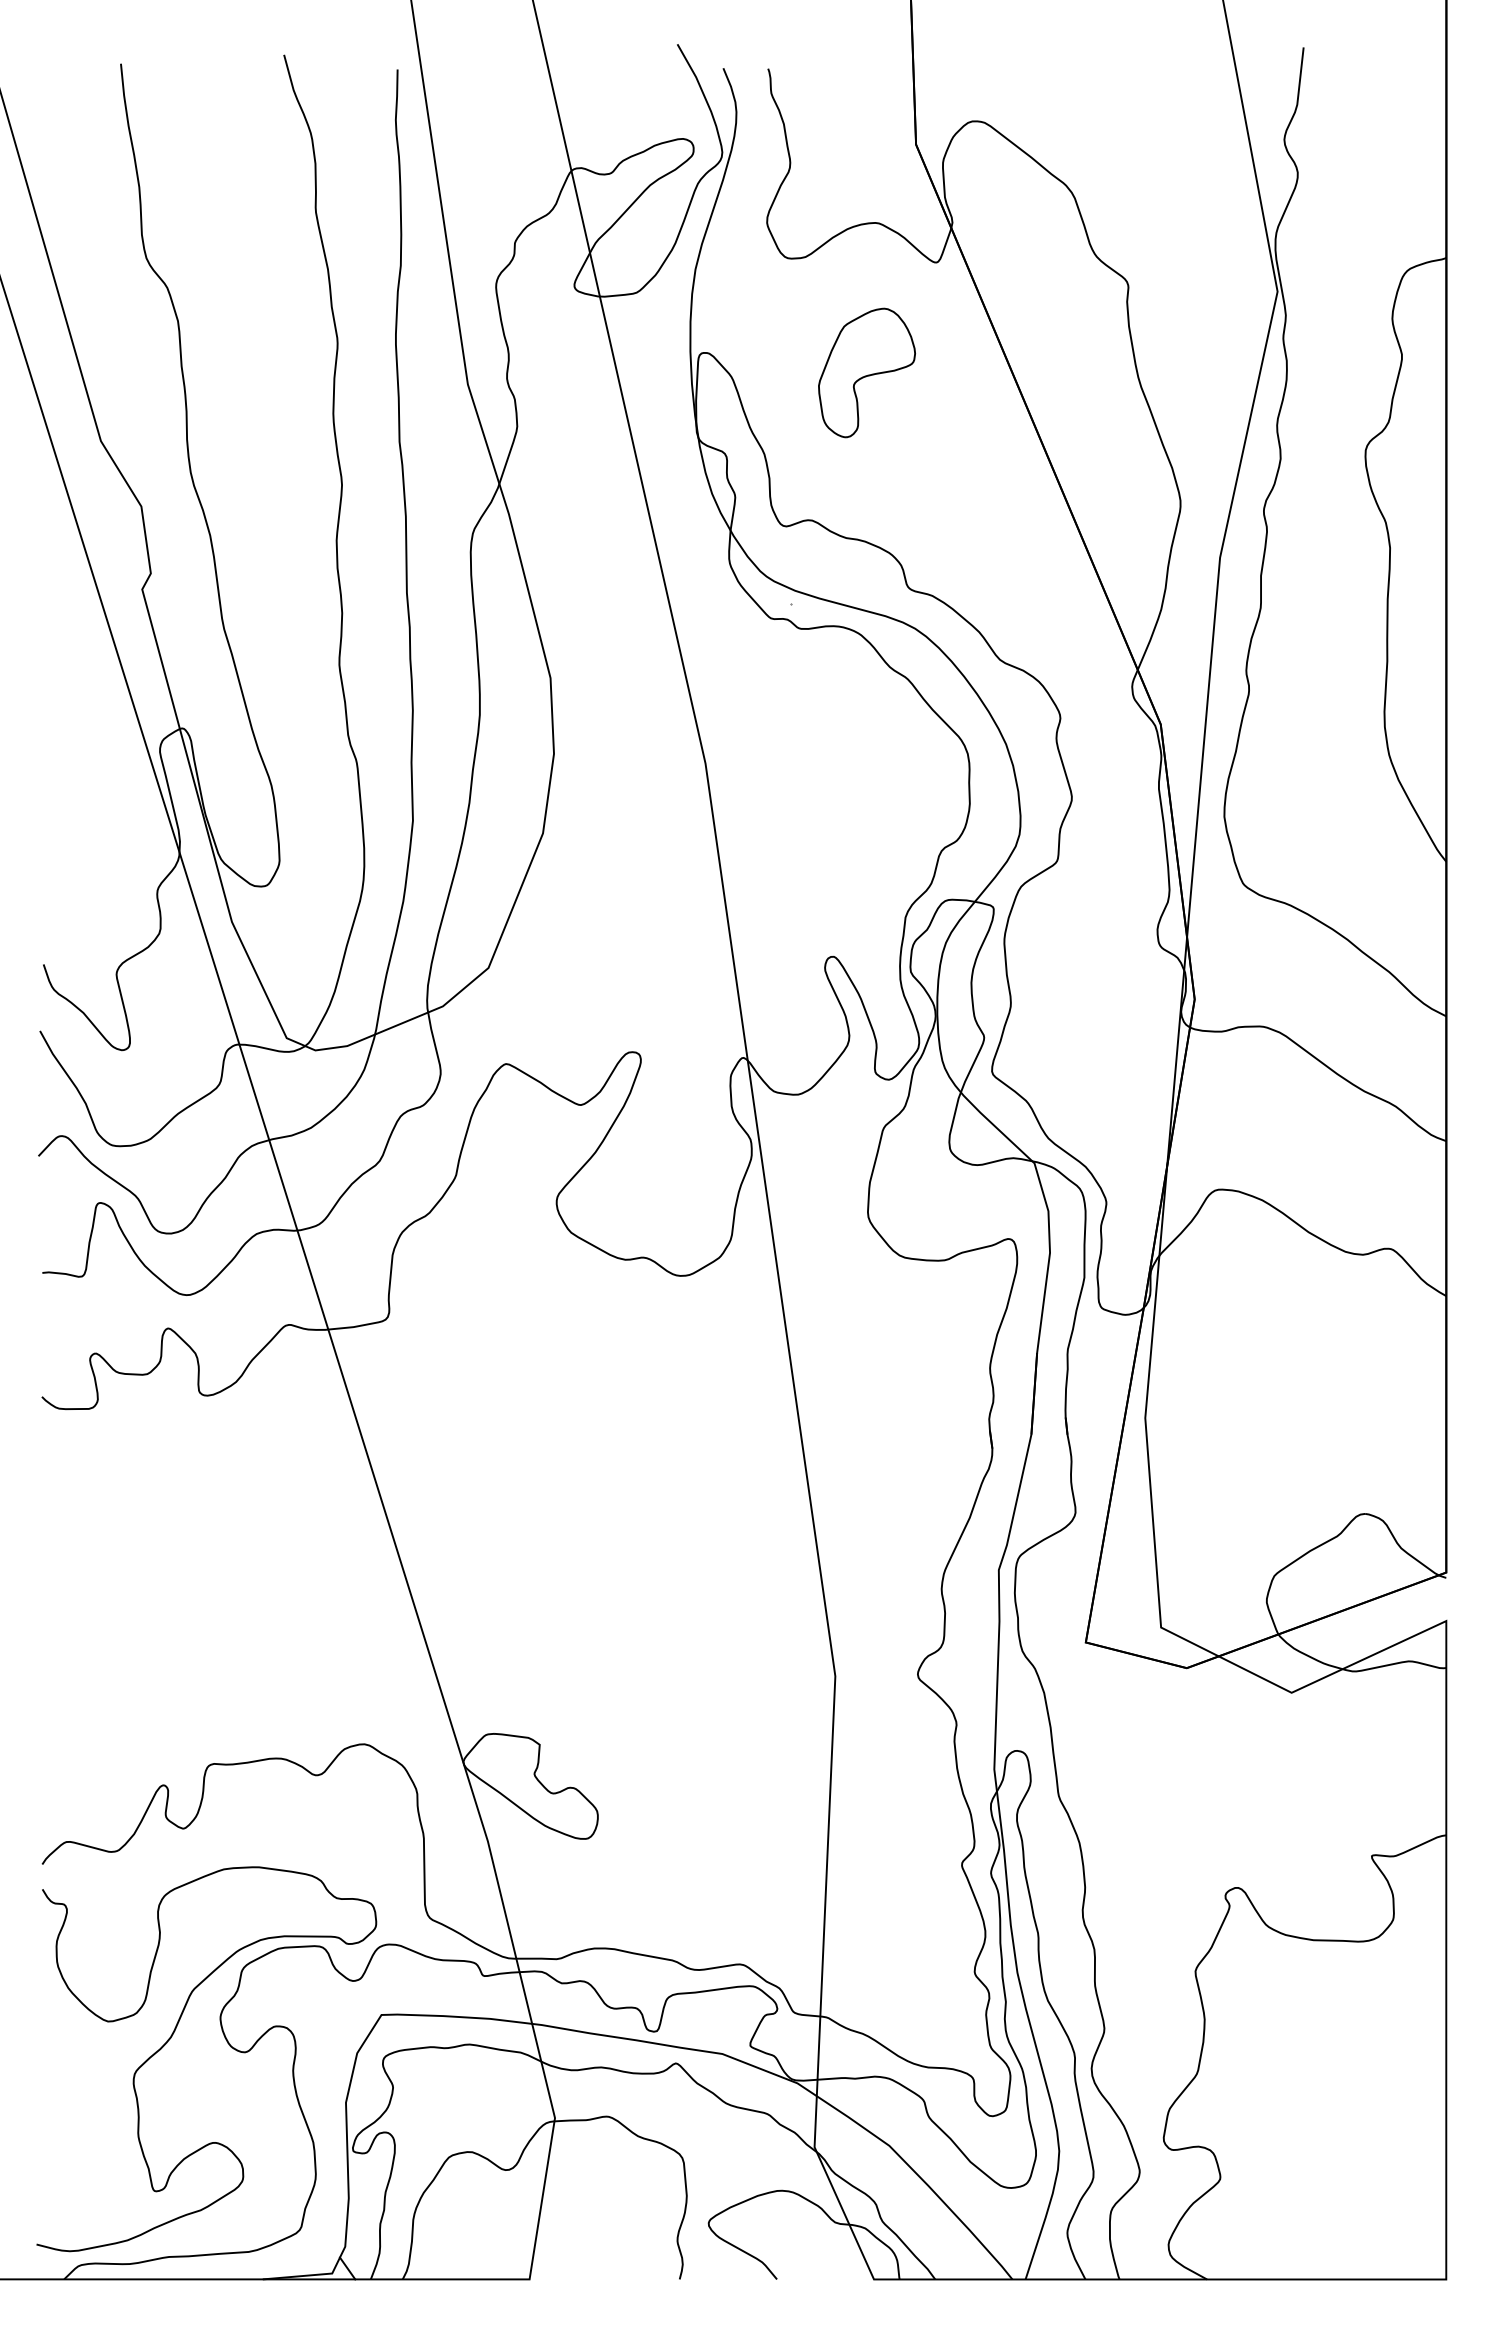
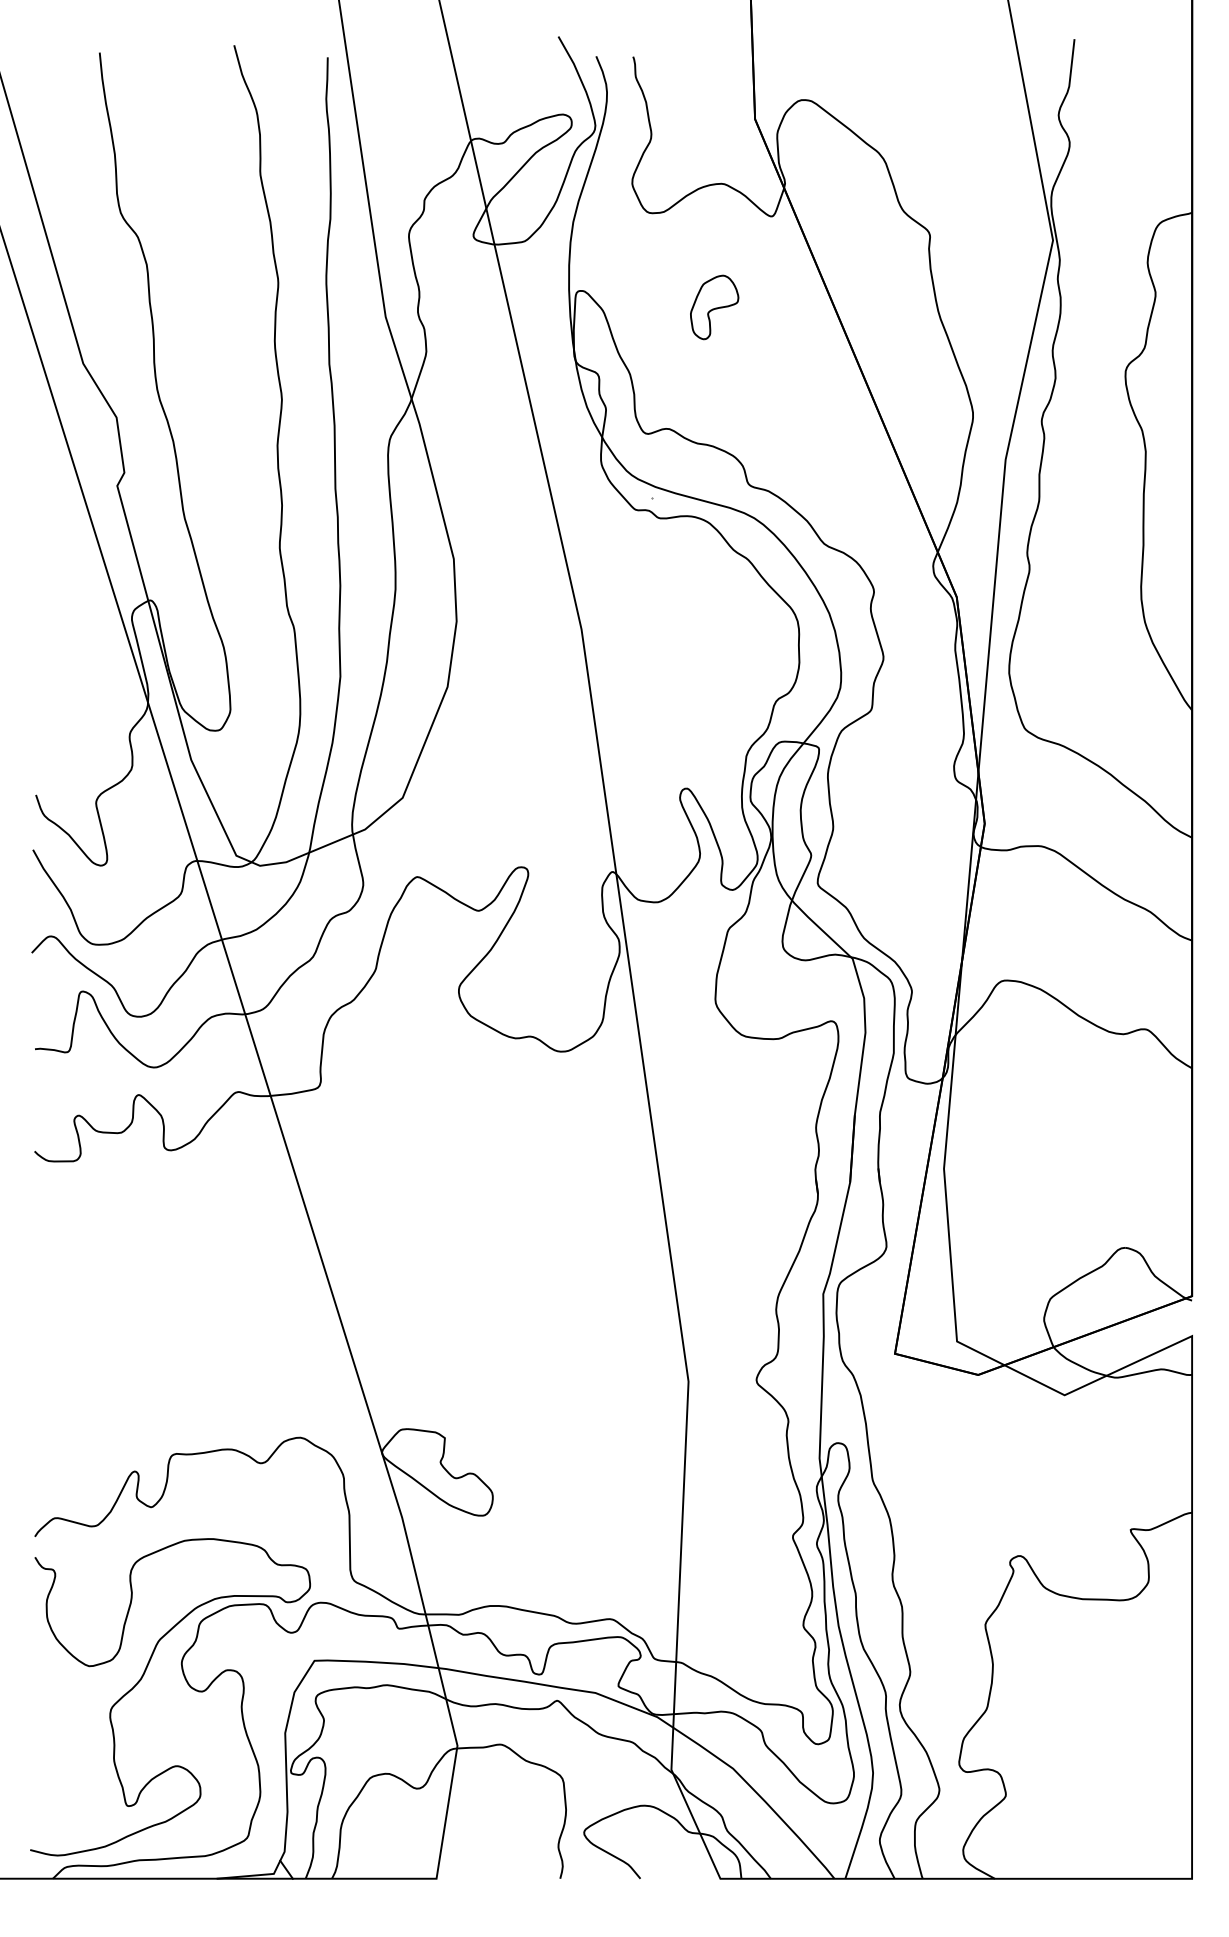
part: (866, 372) -> (714, 307), size x0.6

